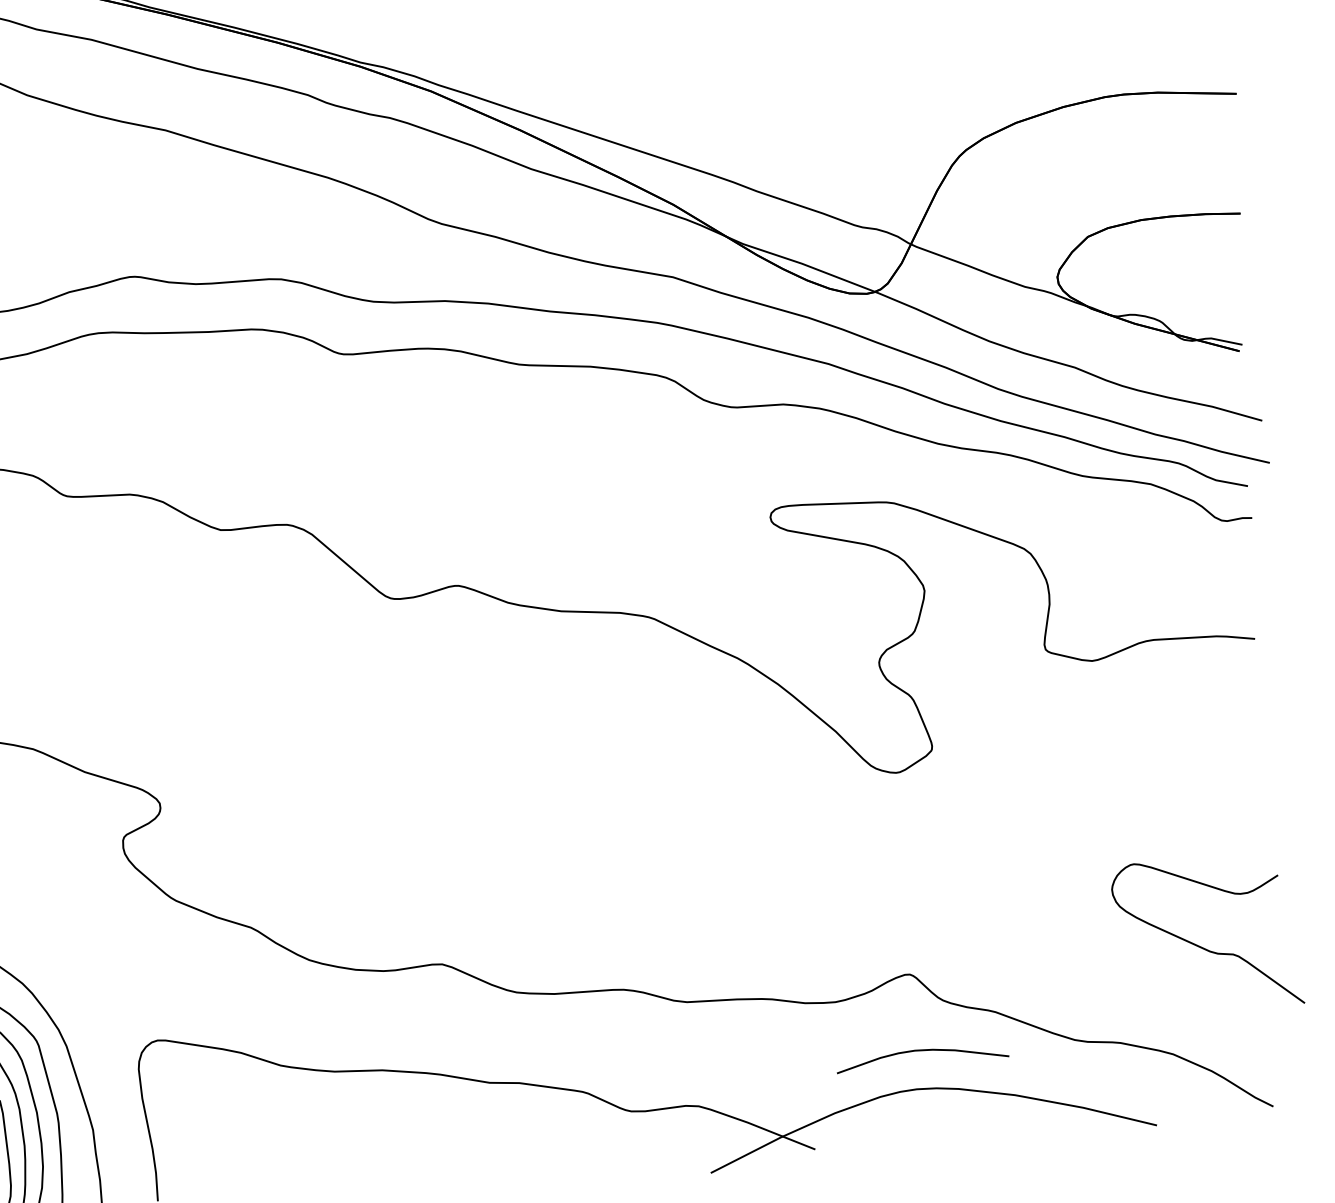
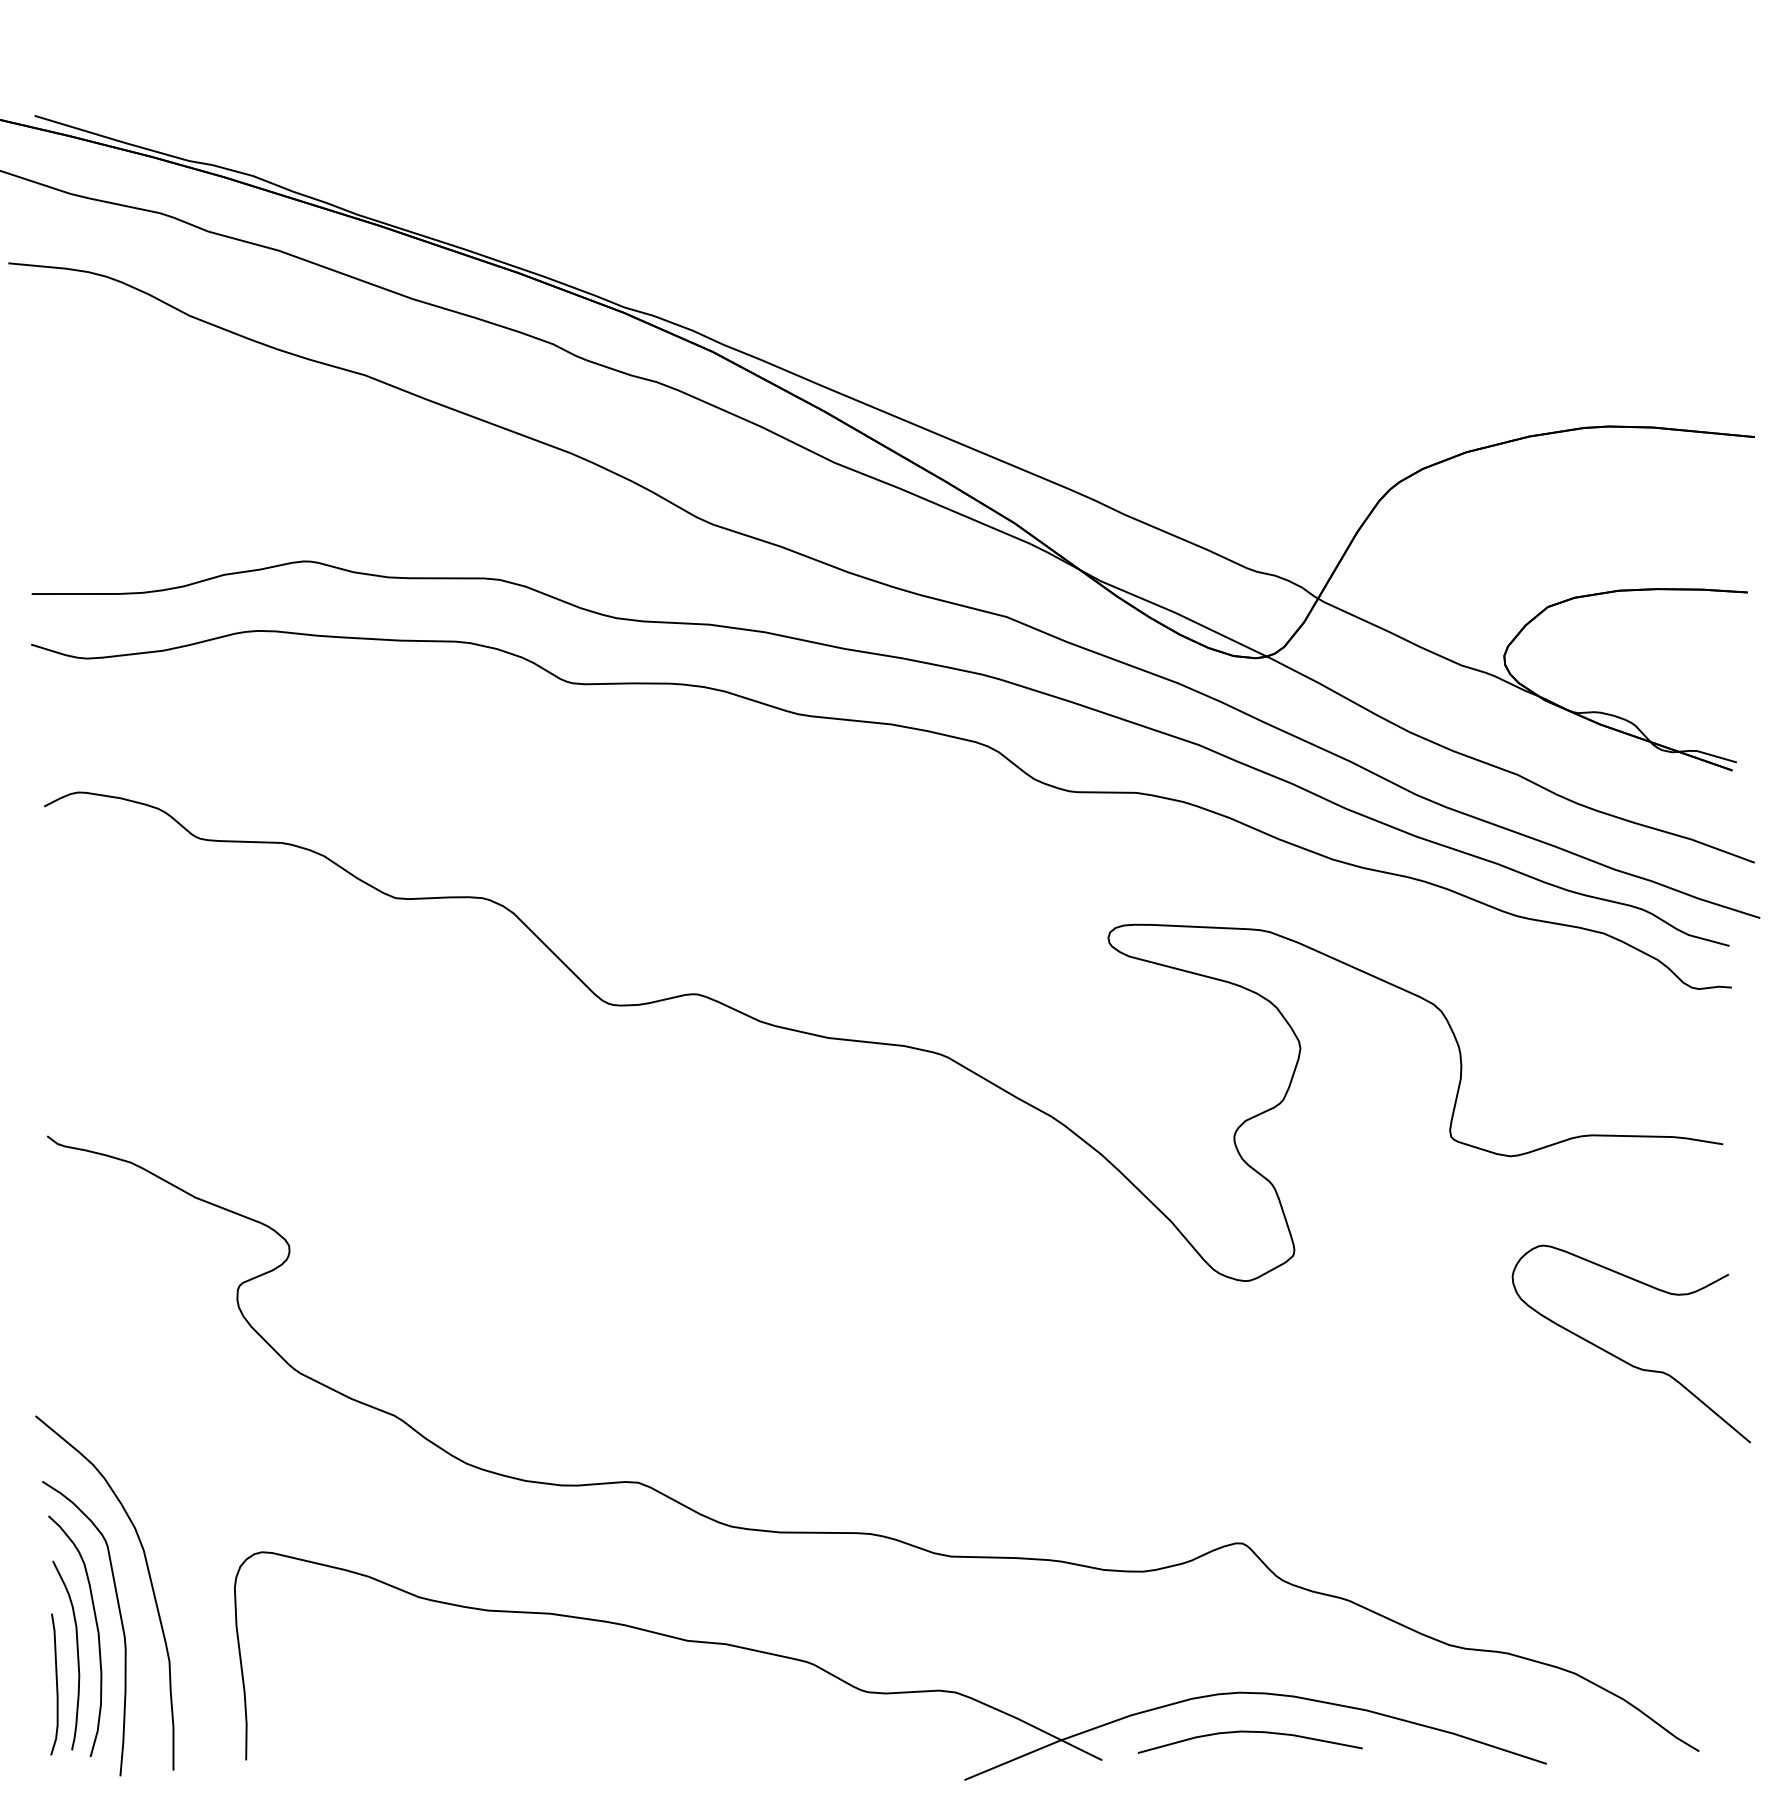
curve: (1202, 946) -> (1623, 1359), moved
curve: (921, 1050) -> (1249, 1732), moved

